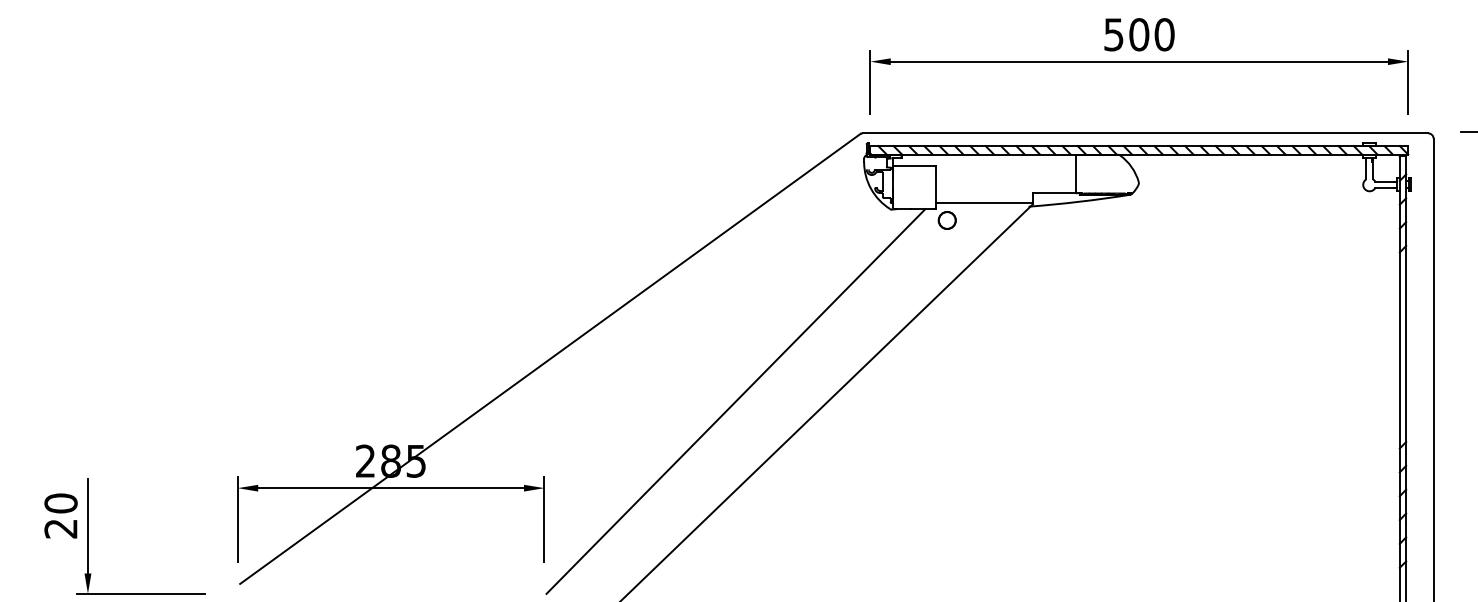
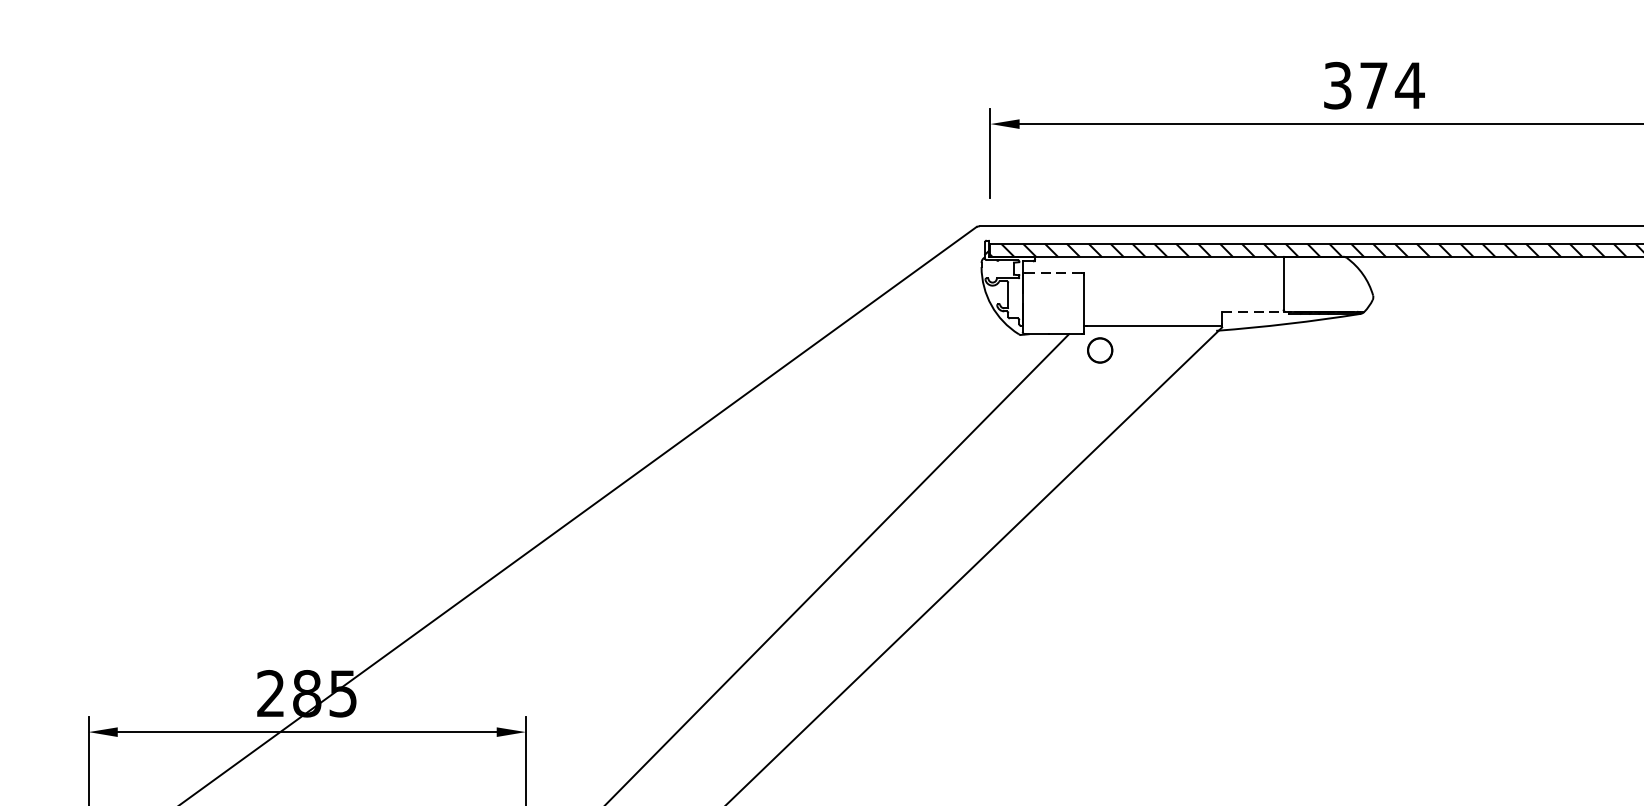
text: (1139, 34) -> (1374, 85), 500 -> 374
line: (914, 166) -> (1053, 273), solid -> dashed
line: (1054, 193) -> (1253, 312), solid -> dashed

